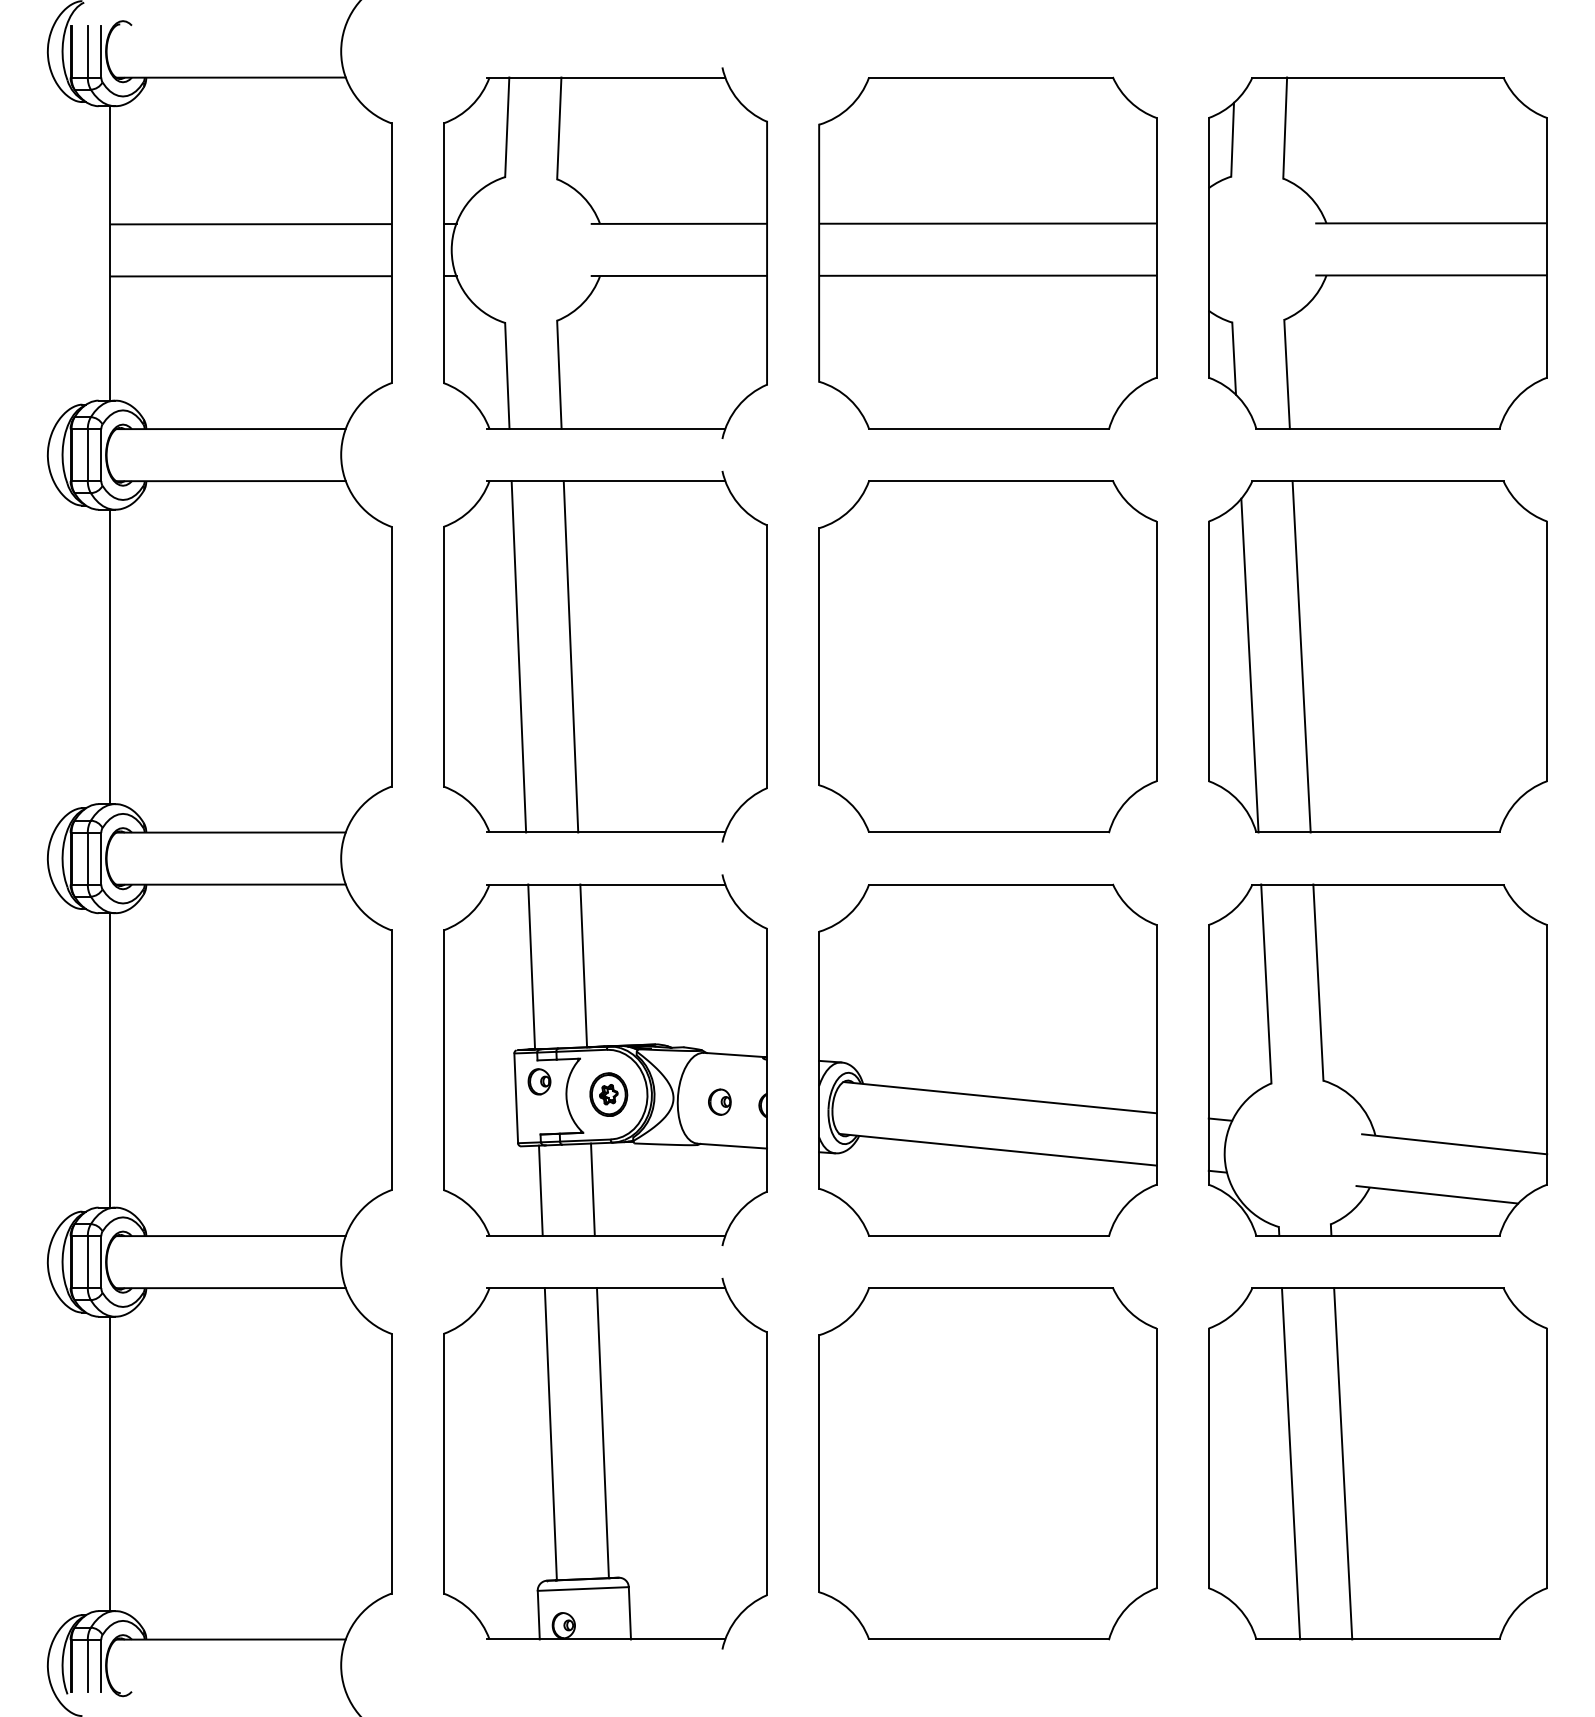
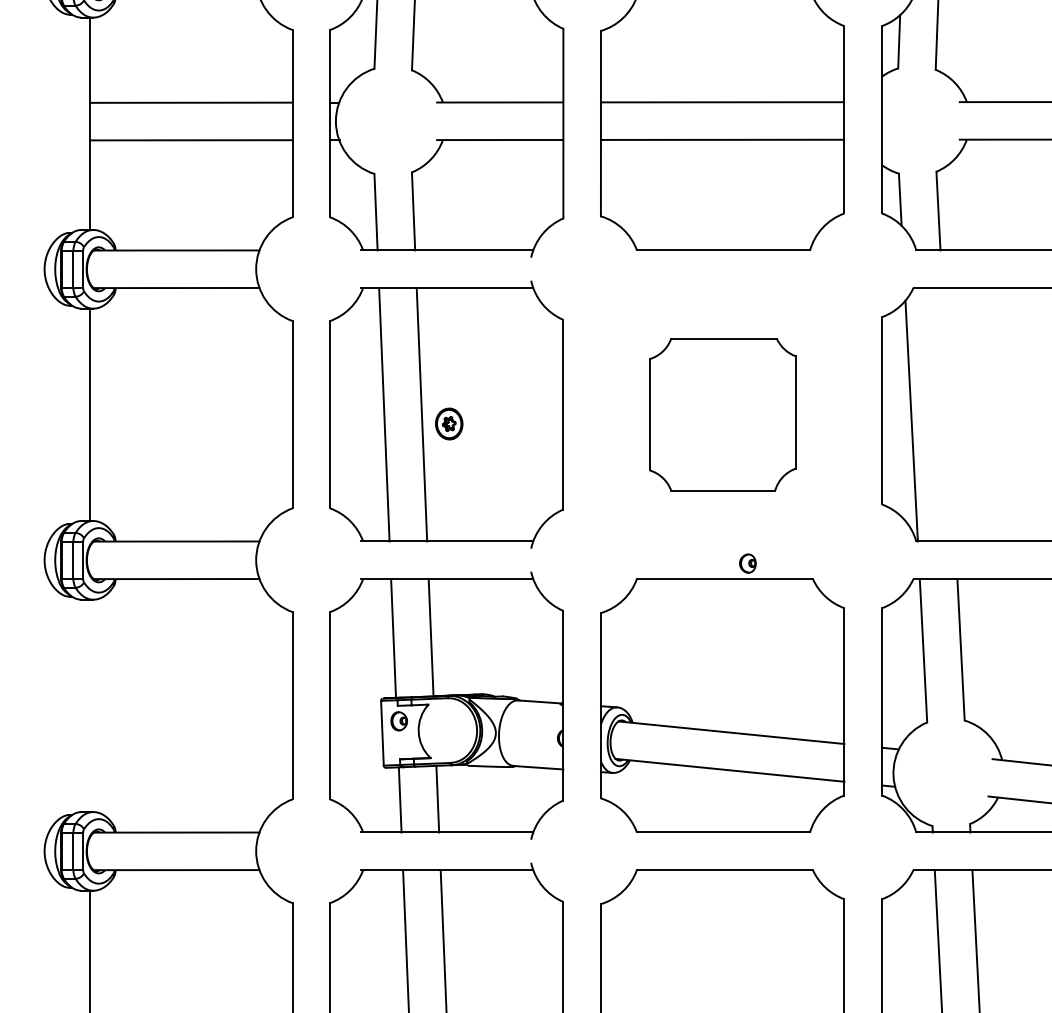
part: (987, 656) -> (722, 414), size x0.6
line: (1301, 656) -> (948, 414), removed
line: (110, 1060) -> (89, 705), removed
part: (608, 1094) -> (449, 423), moved
part: (719, 1101) -> (747, 563), moved

